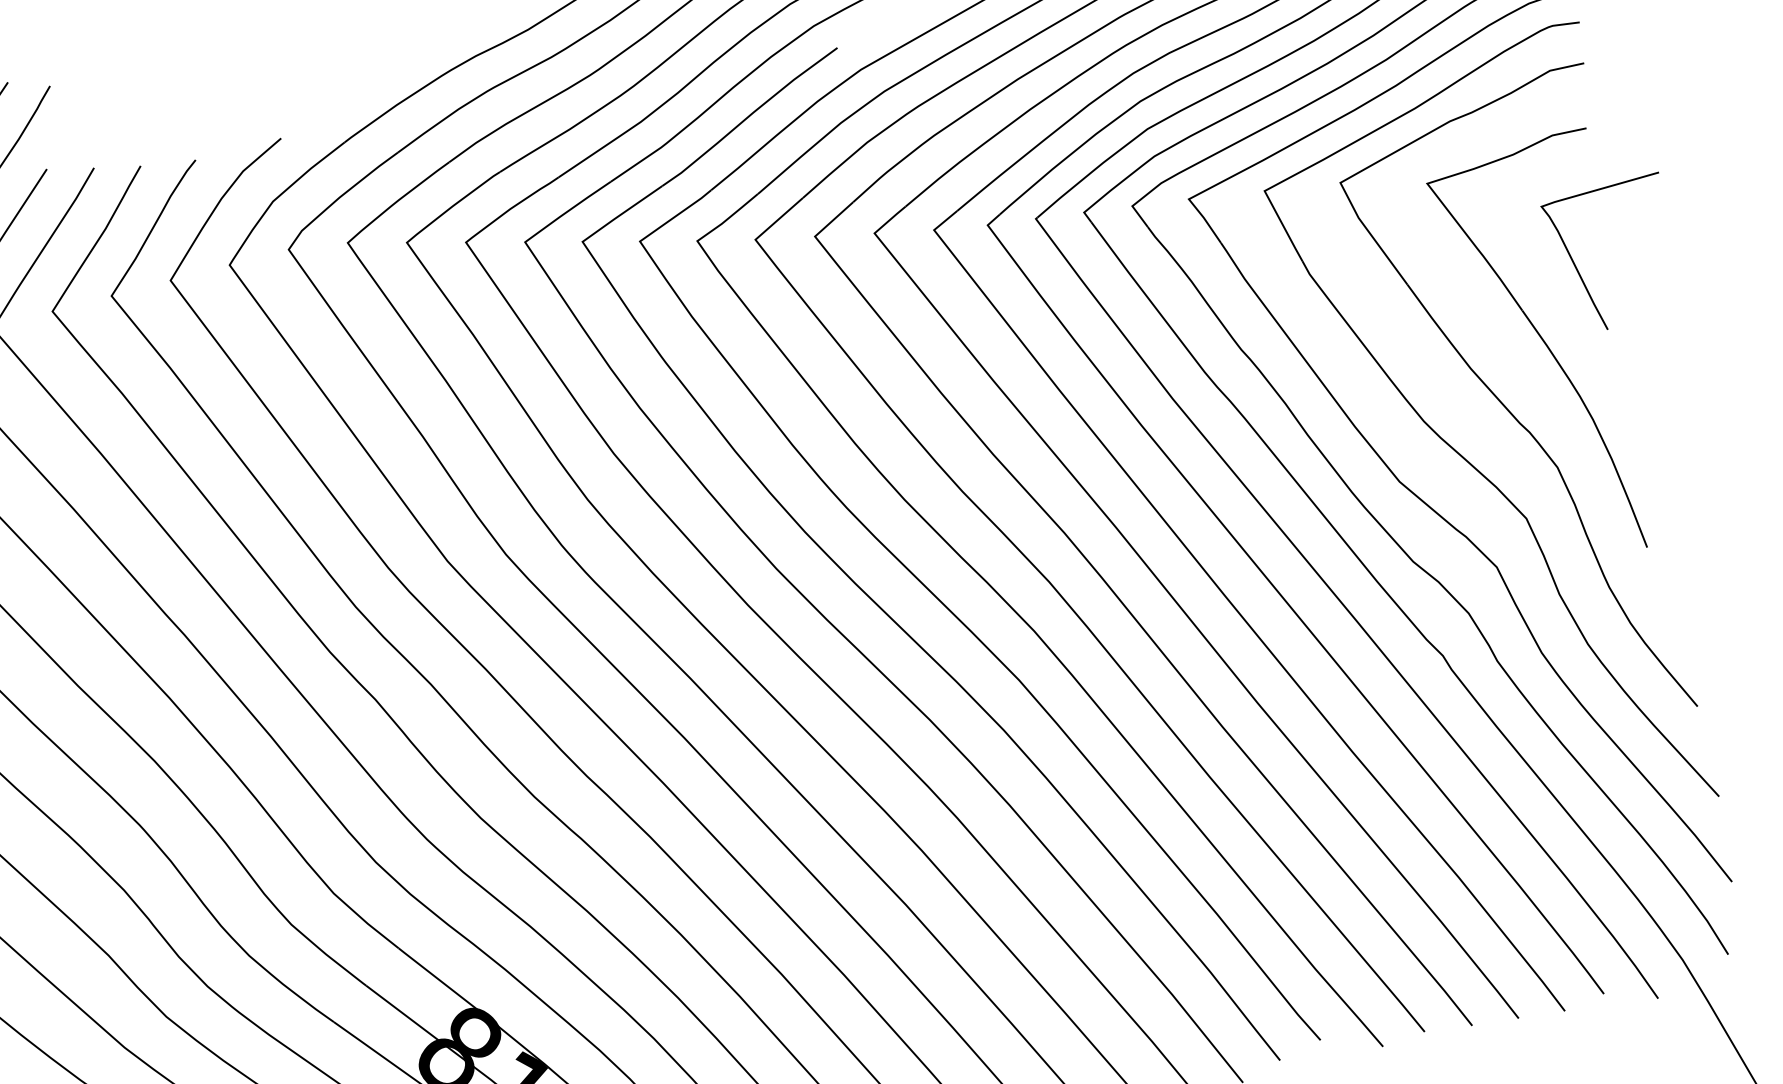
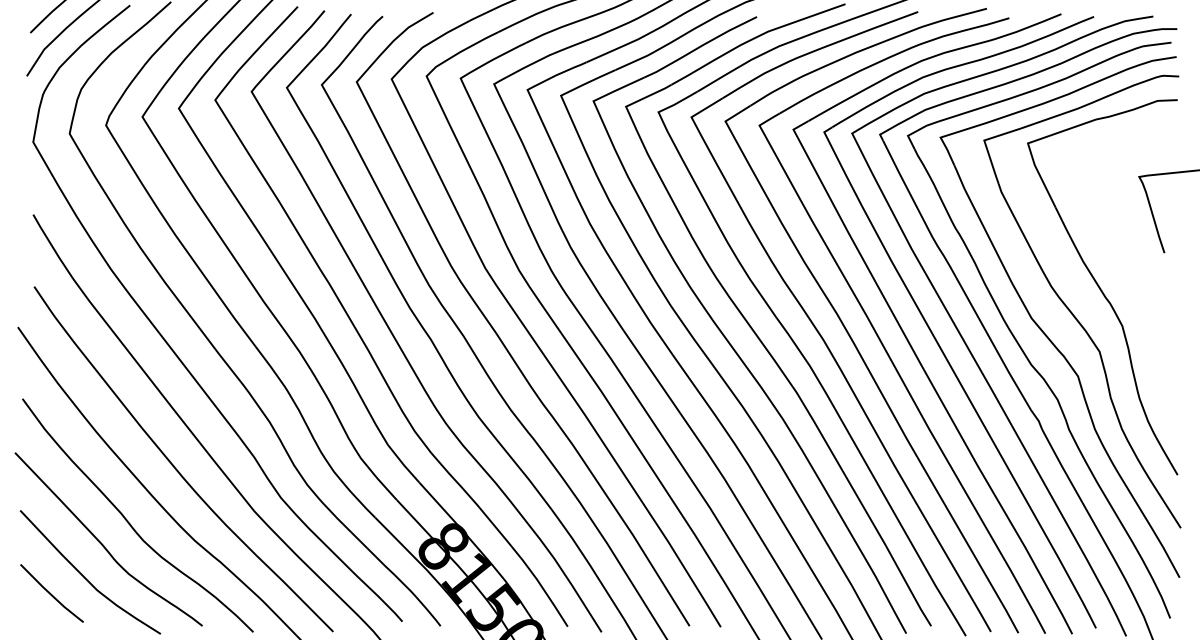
part: (1540, 351) -> (1124, 258), removed

